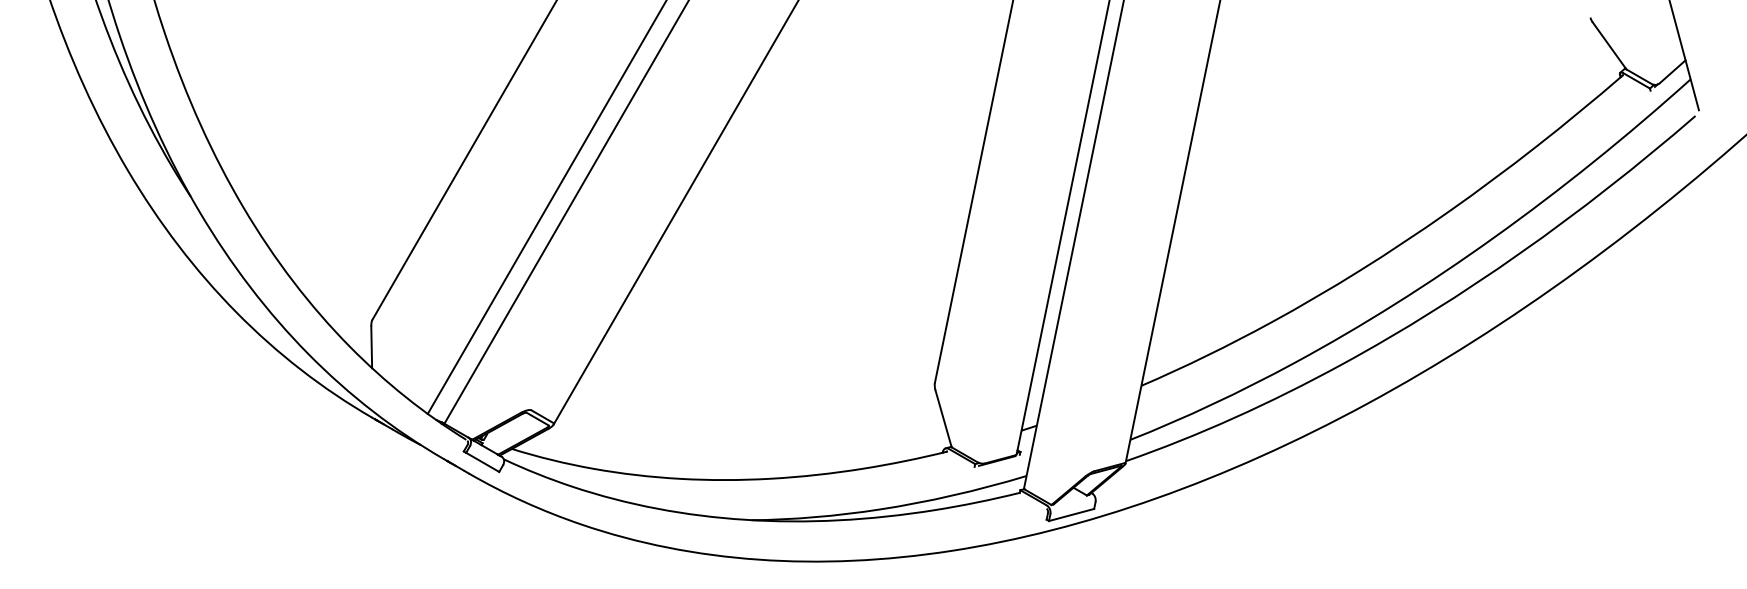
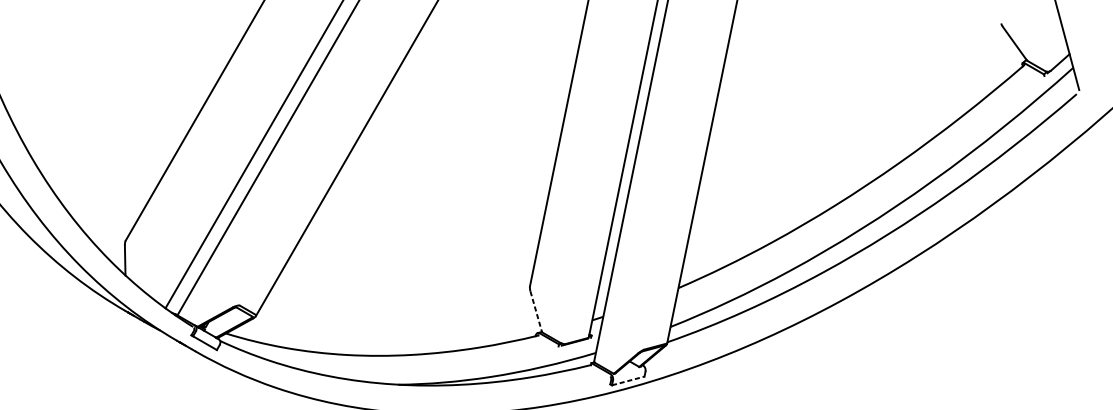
line: (943, 418) -> (536, 311), solid -> dashed
line: (1072, 514) -> (628, 380), solid -> dashed

